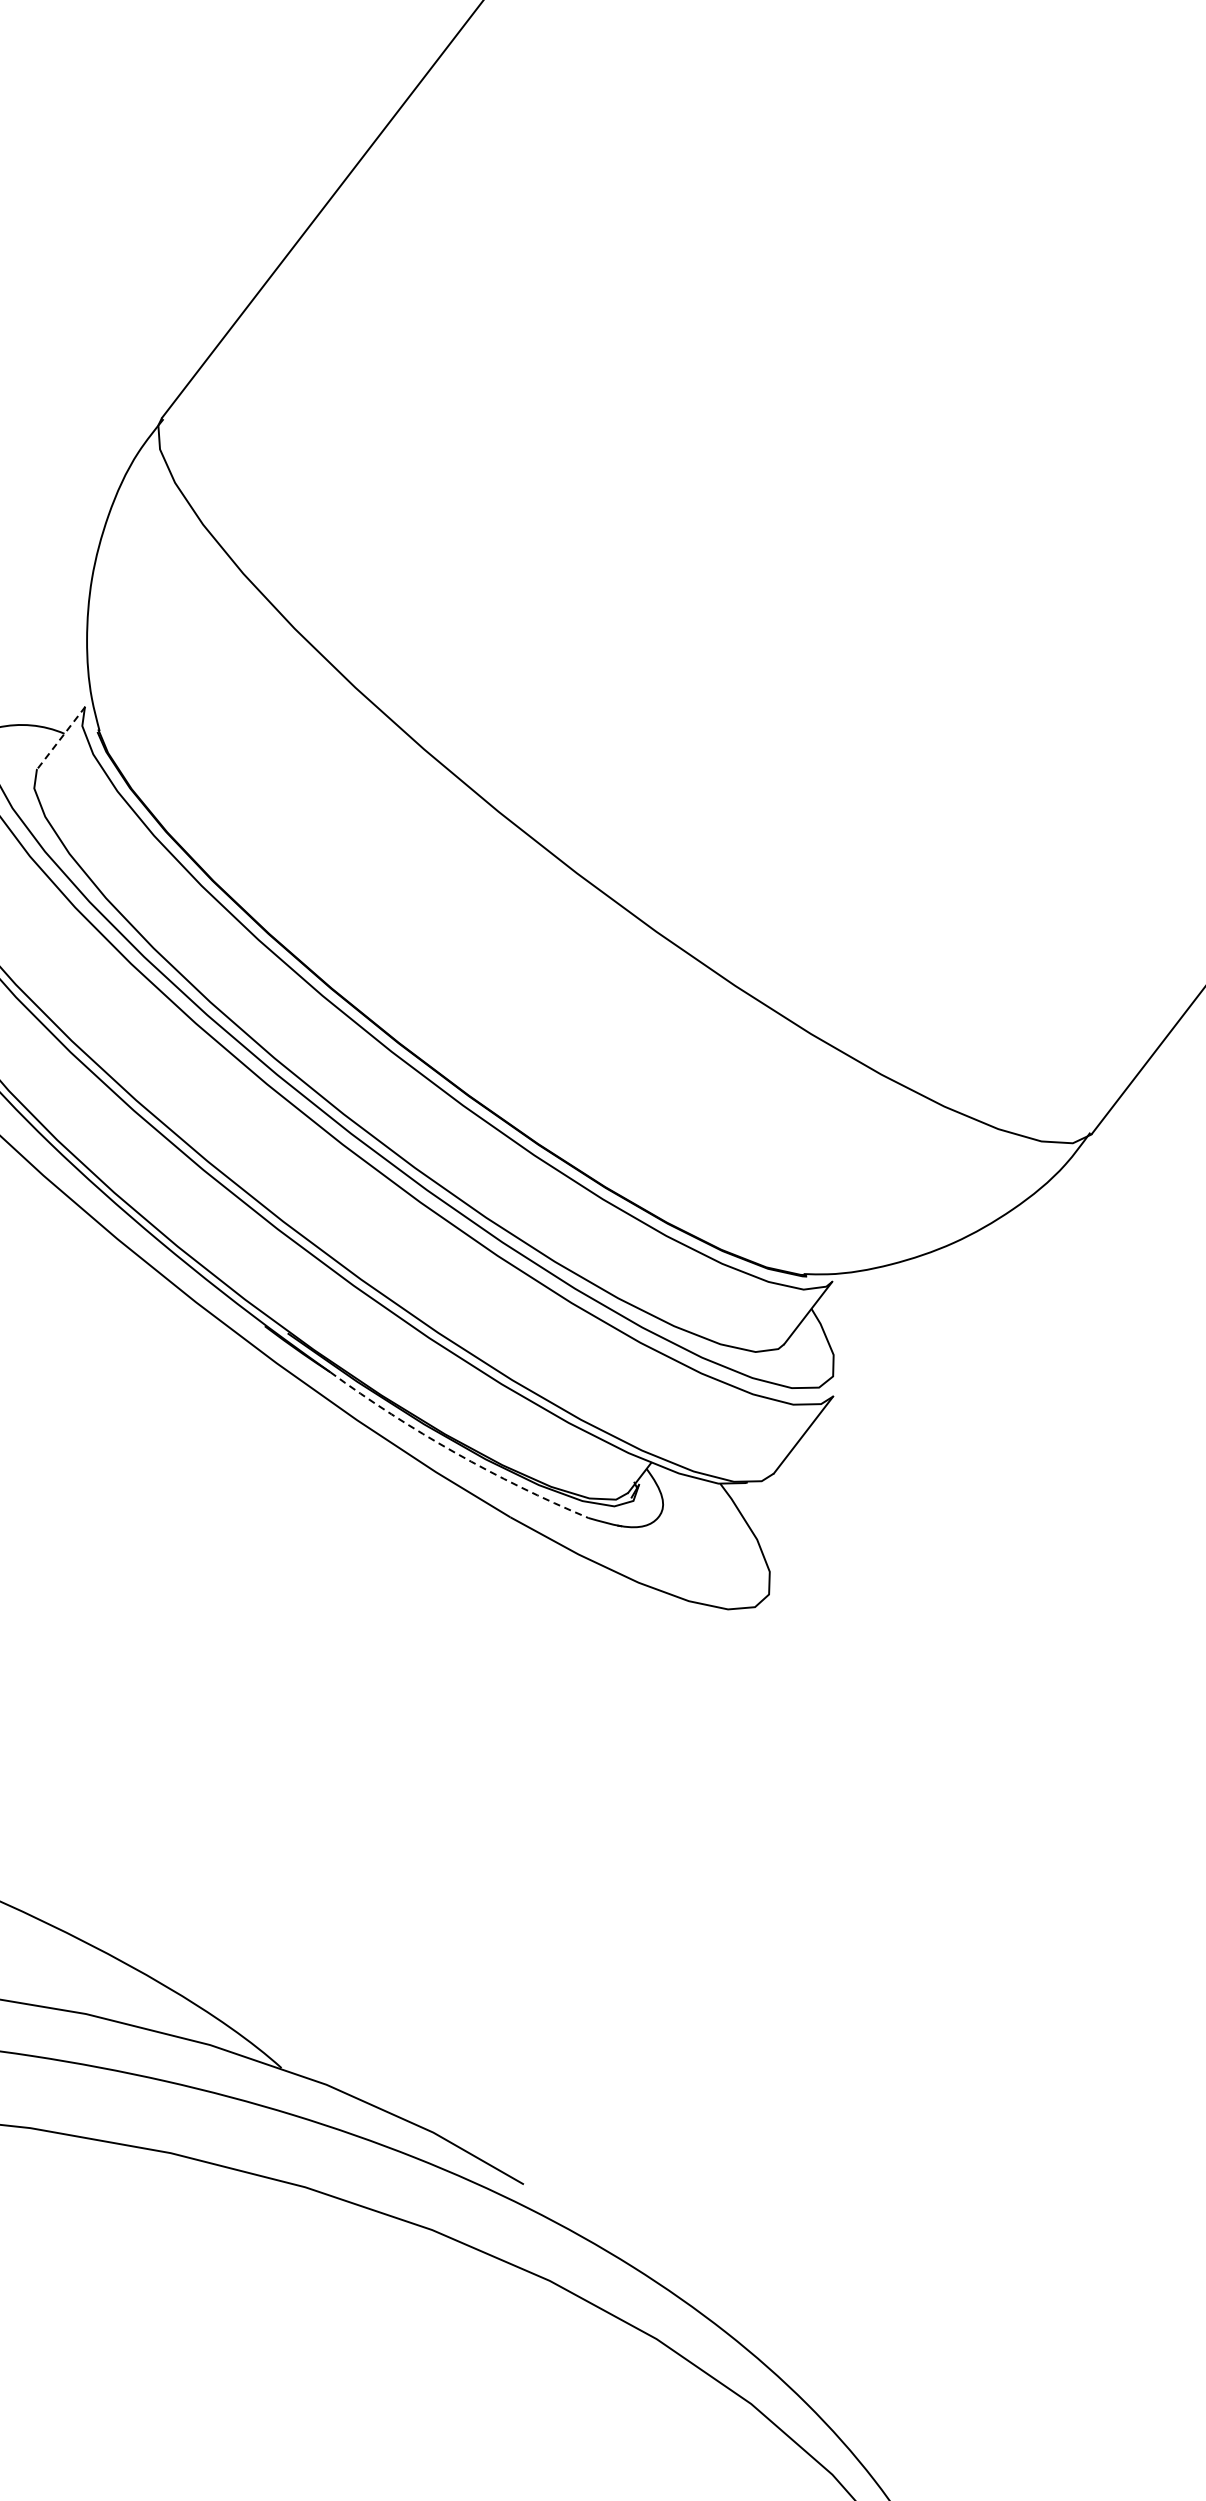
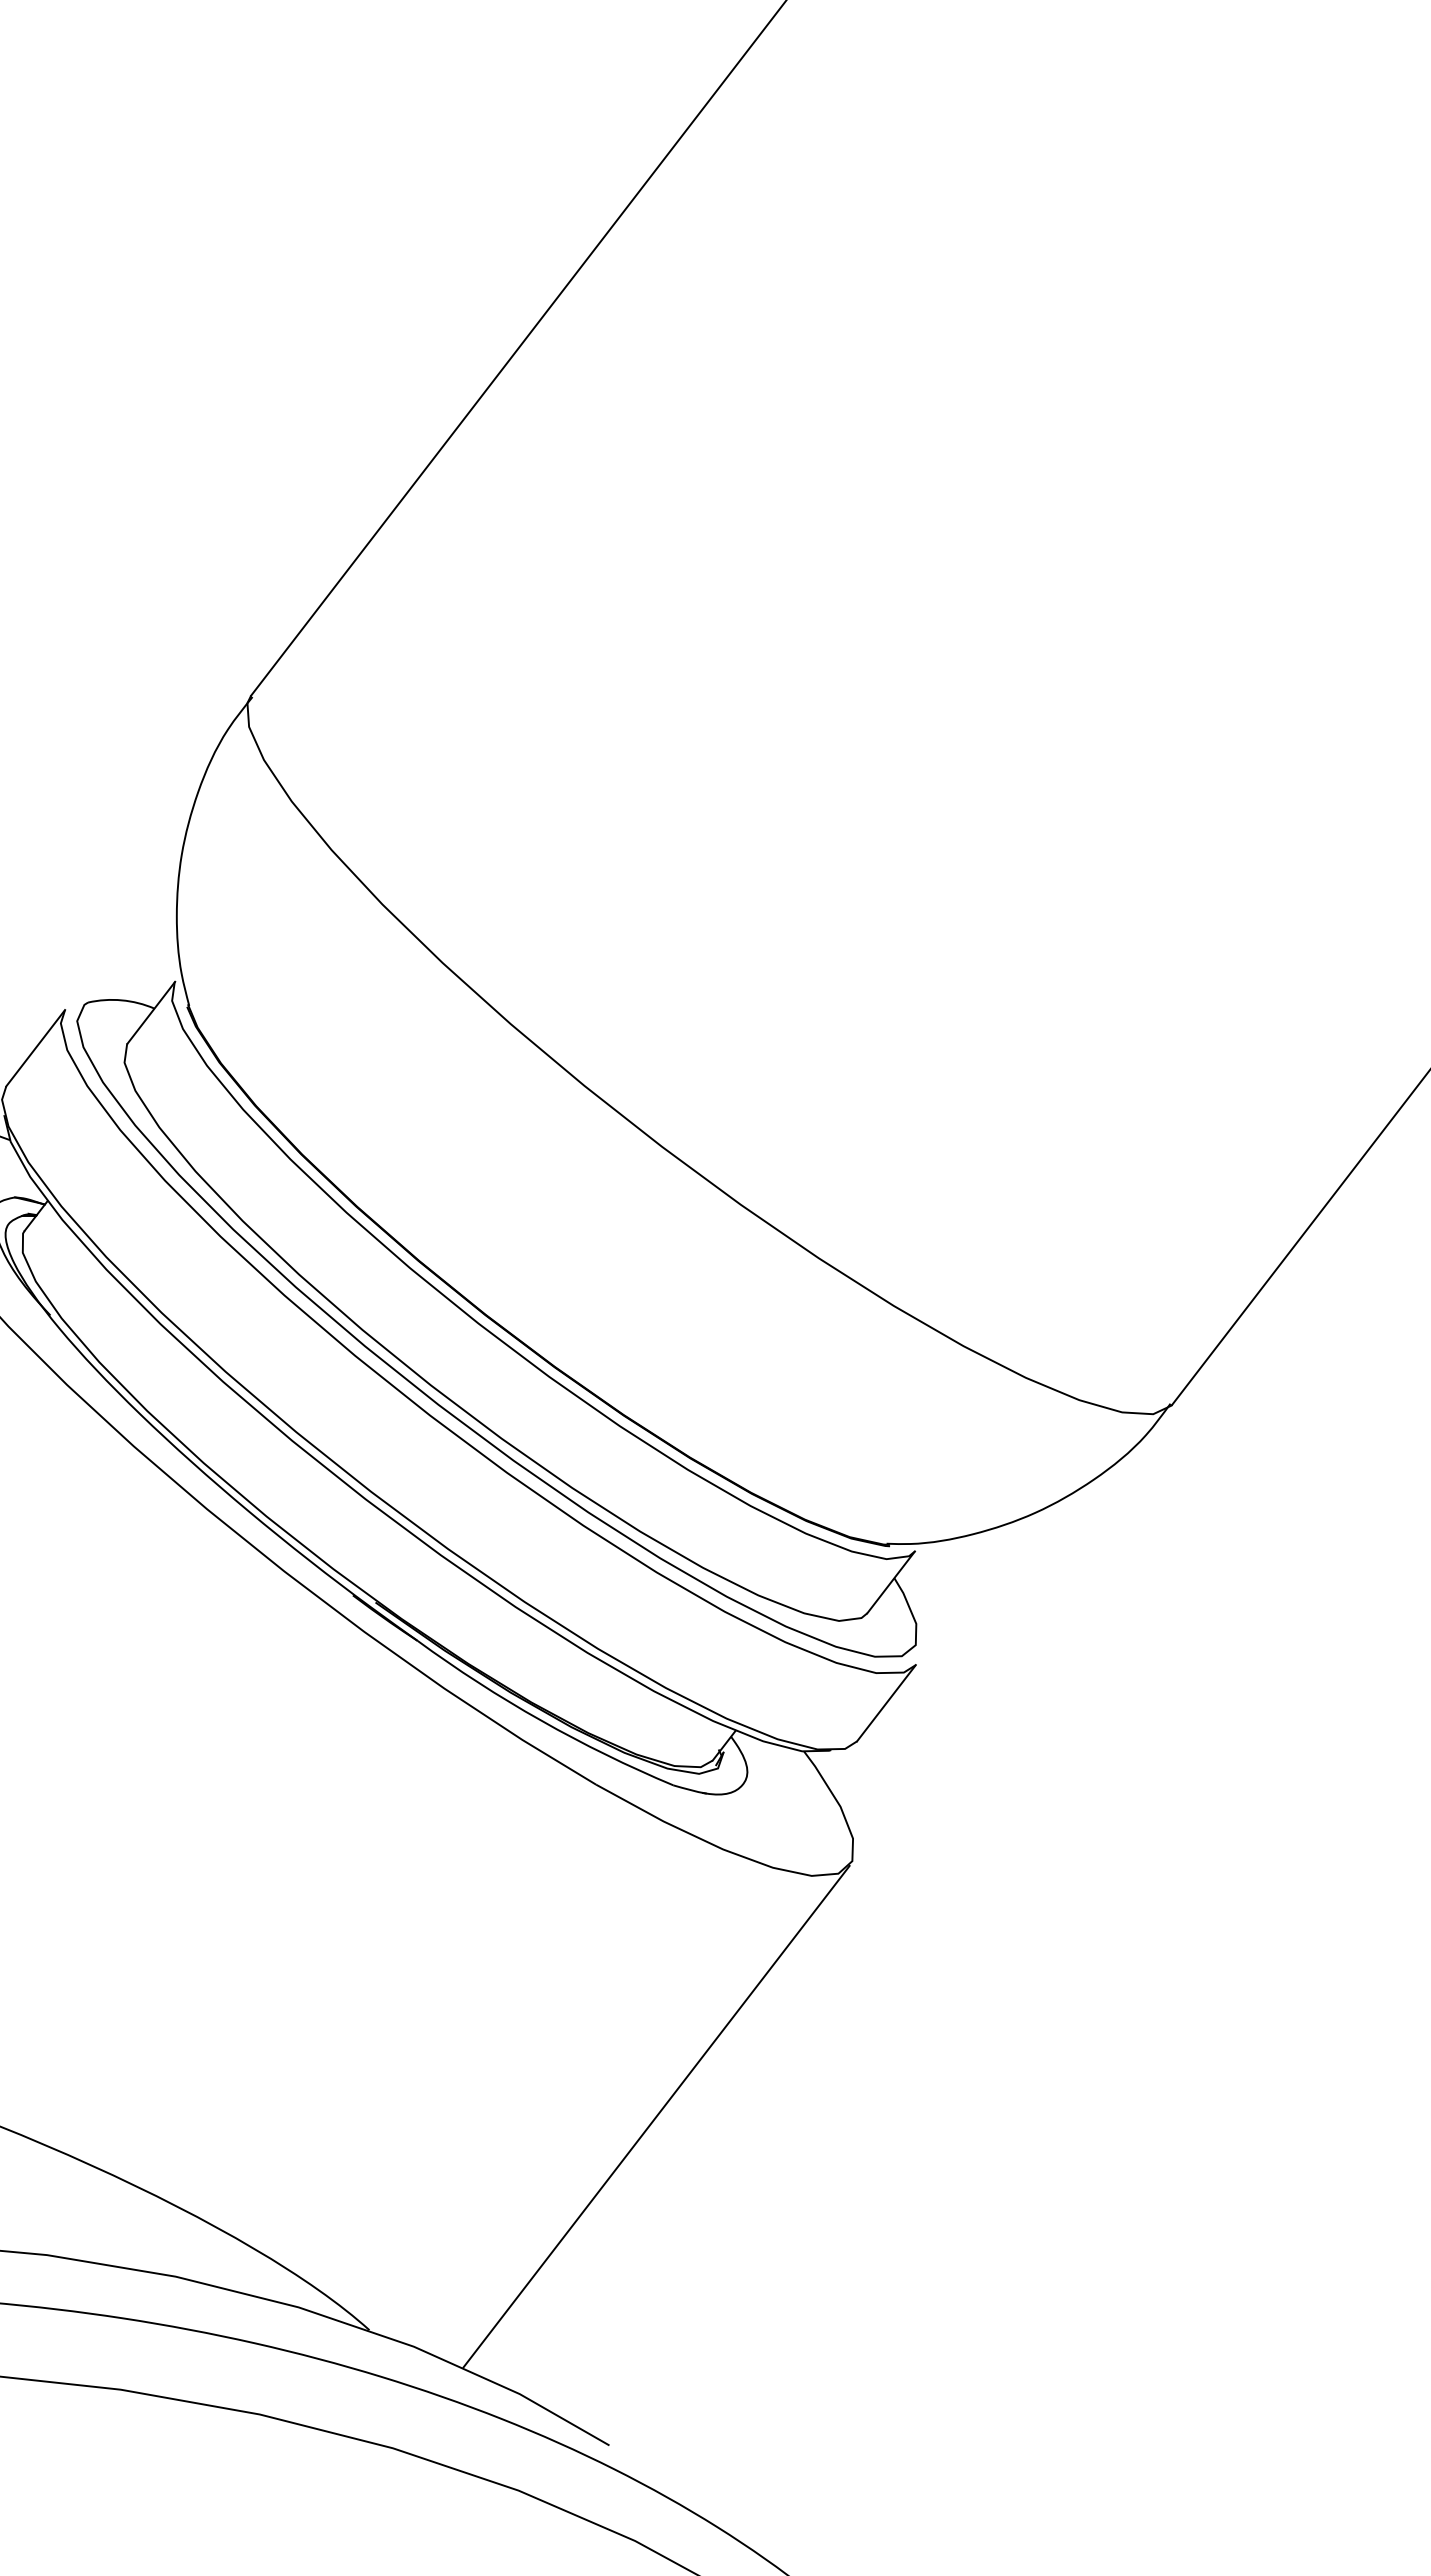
line: (61, 737) -> (151, 1012), dashed -> solid
arc: (455, 1452) -> (541, 1720), dashed -> solid
line: (571, 1852) -> (656, 2116), added

